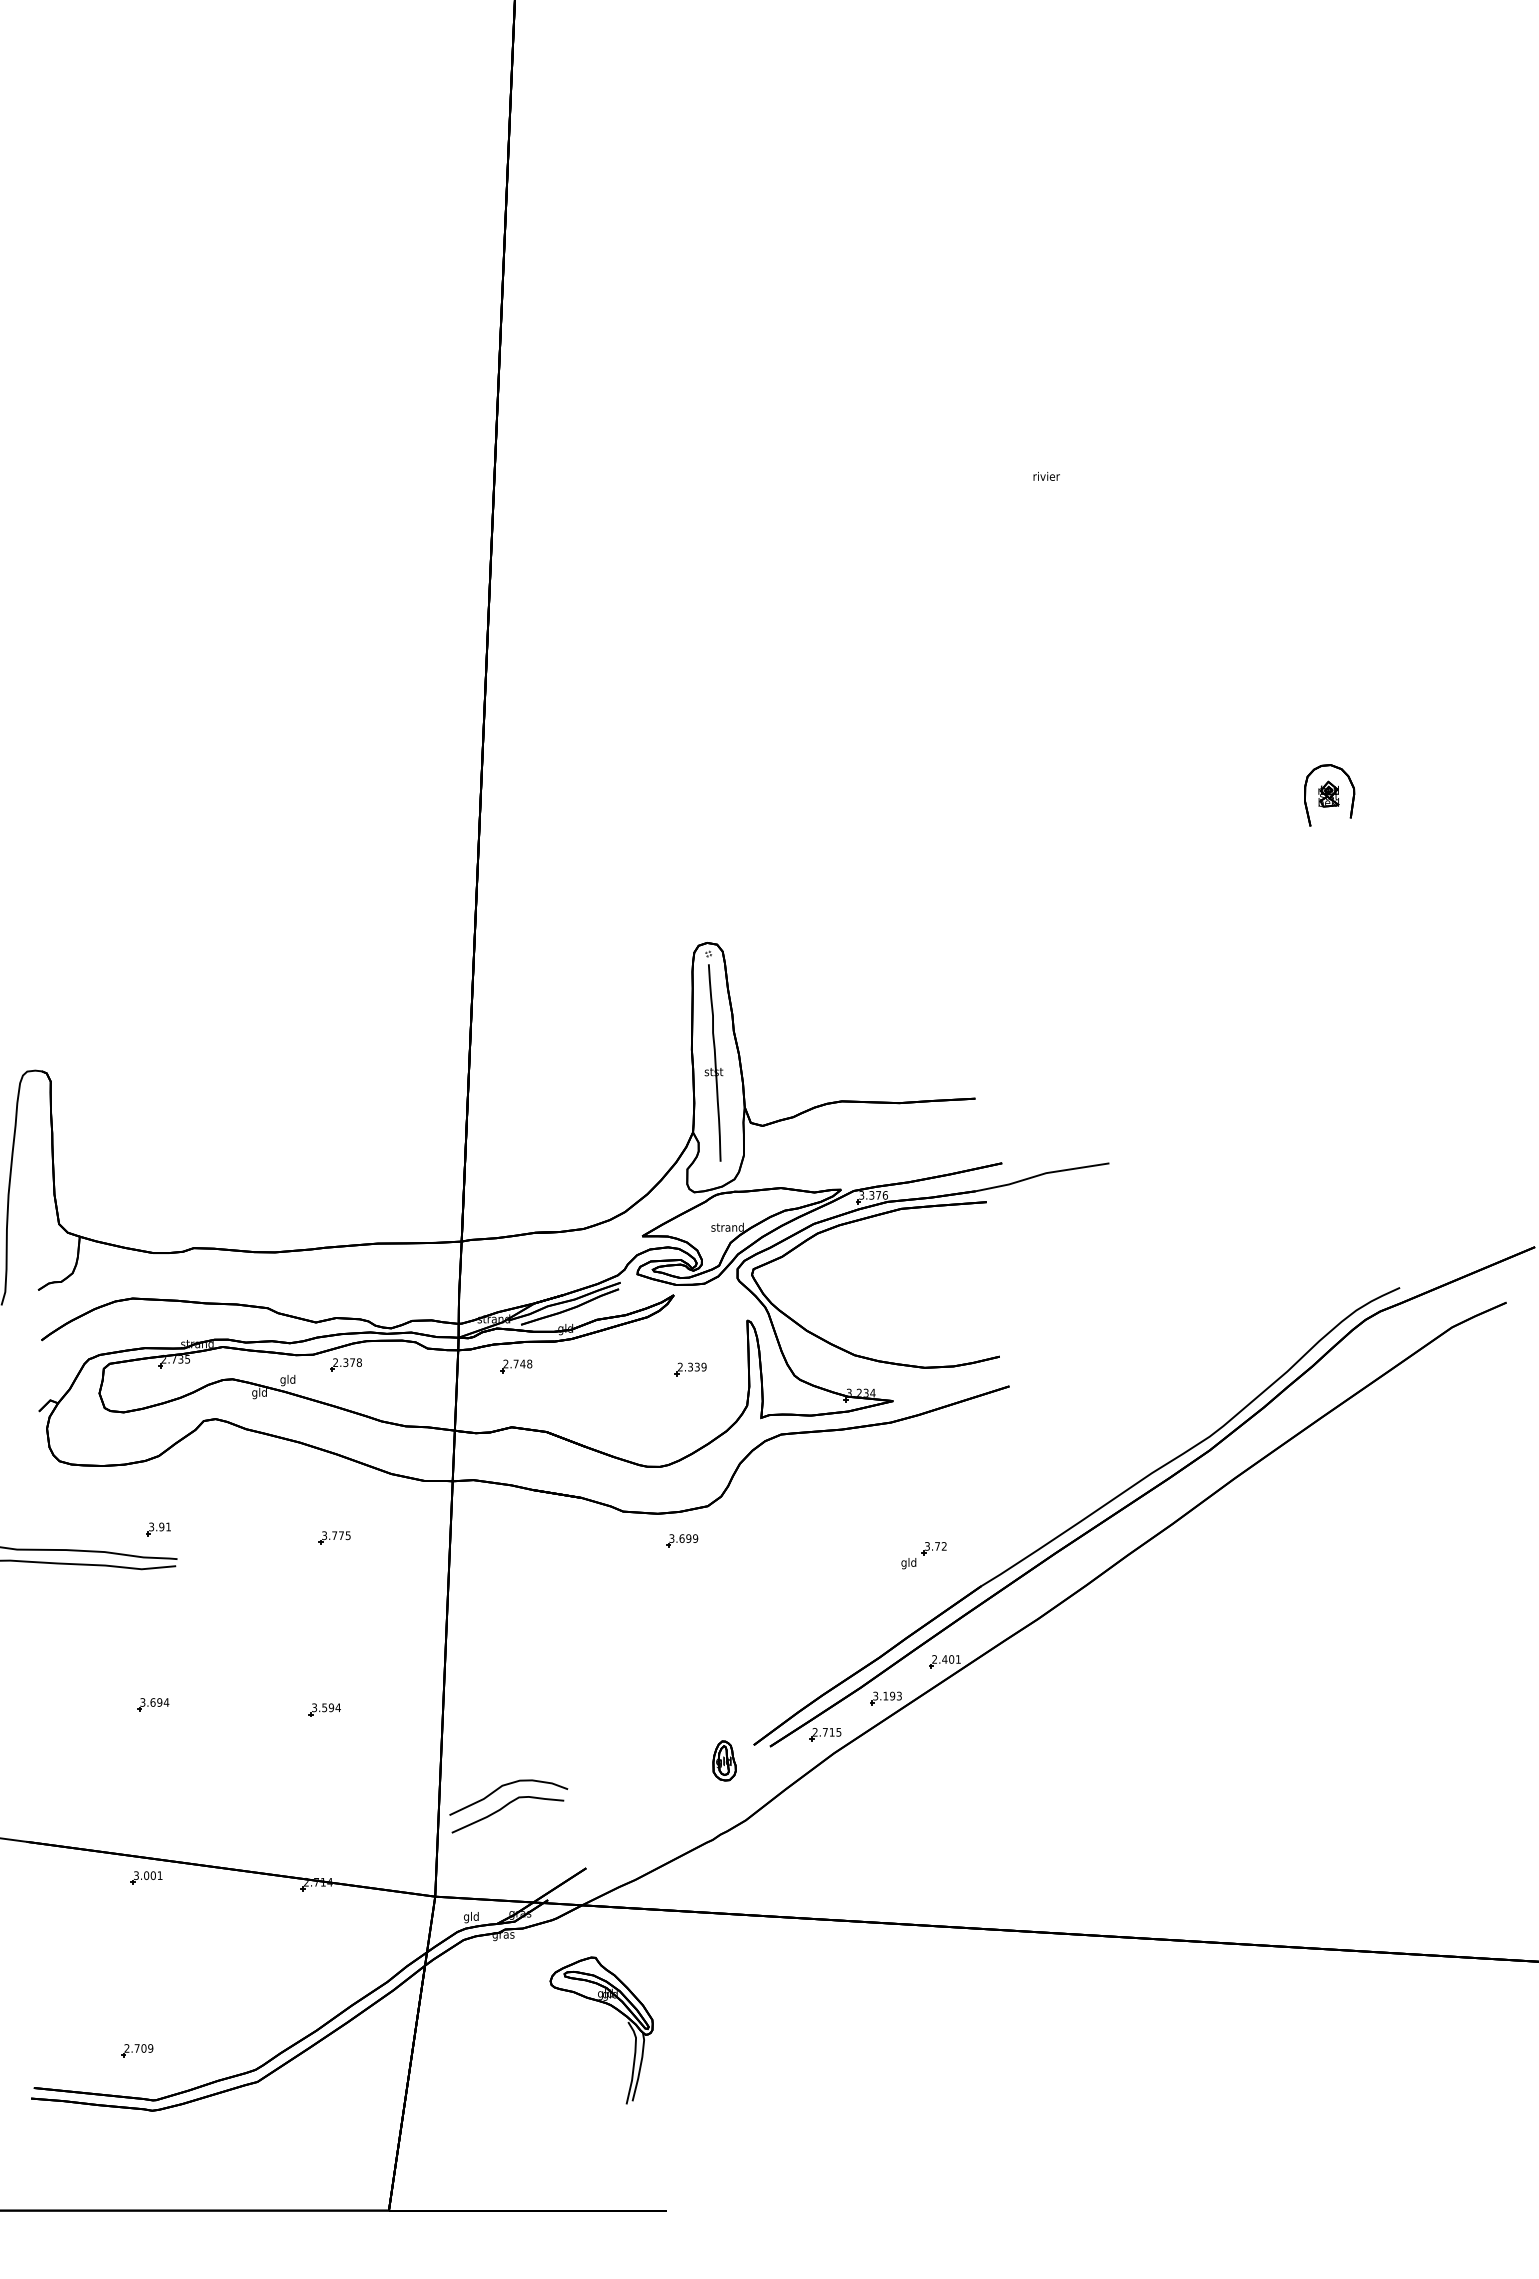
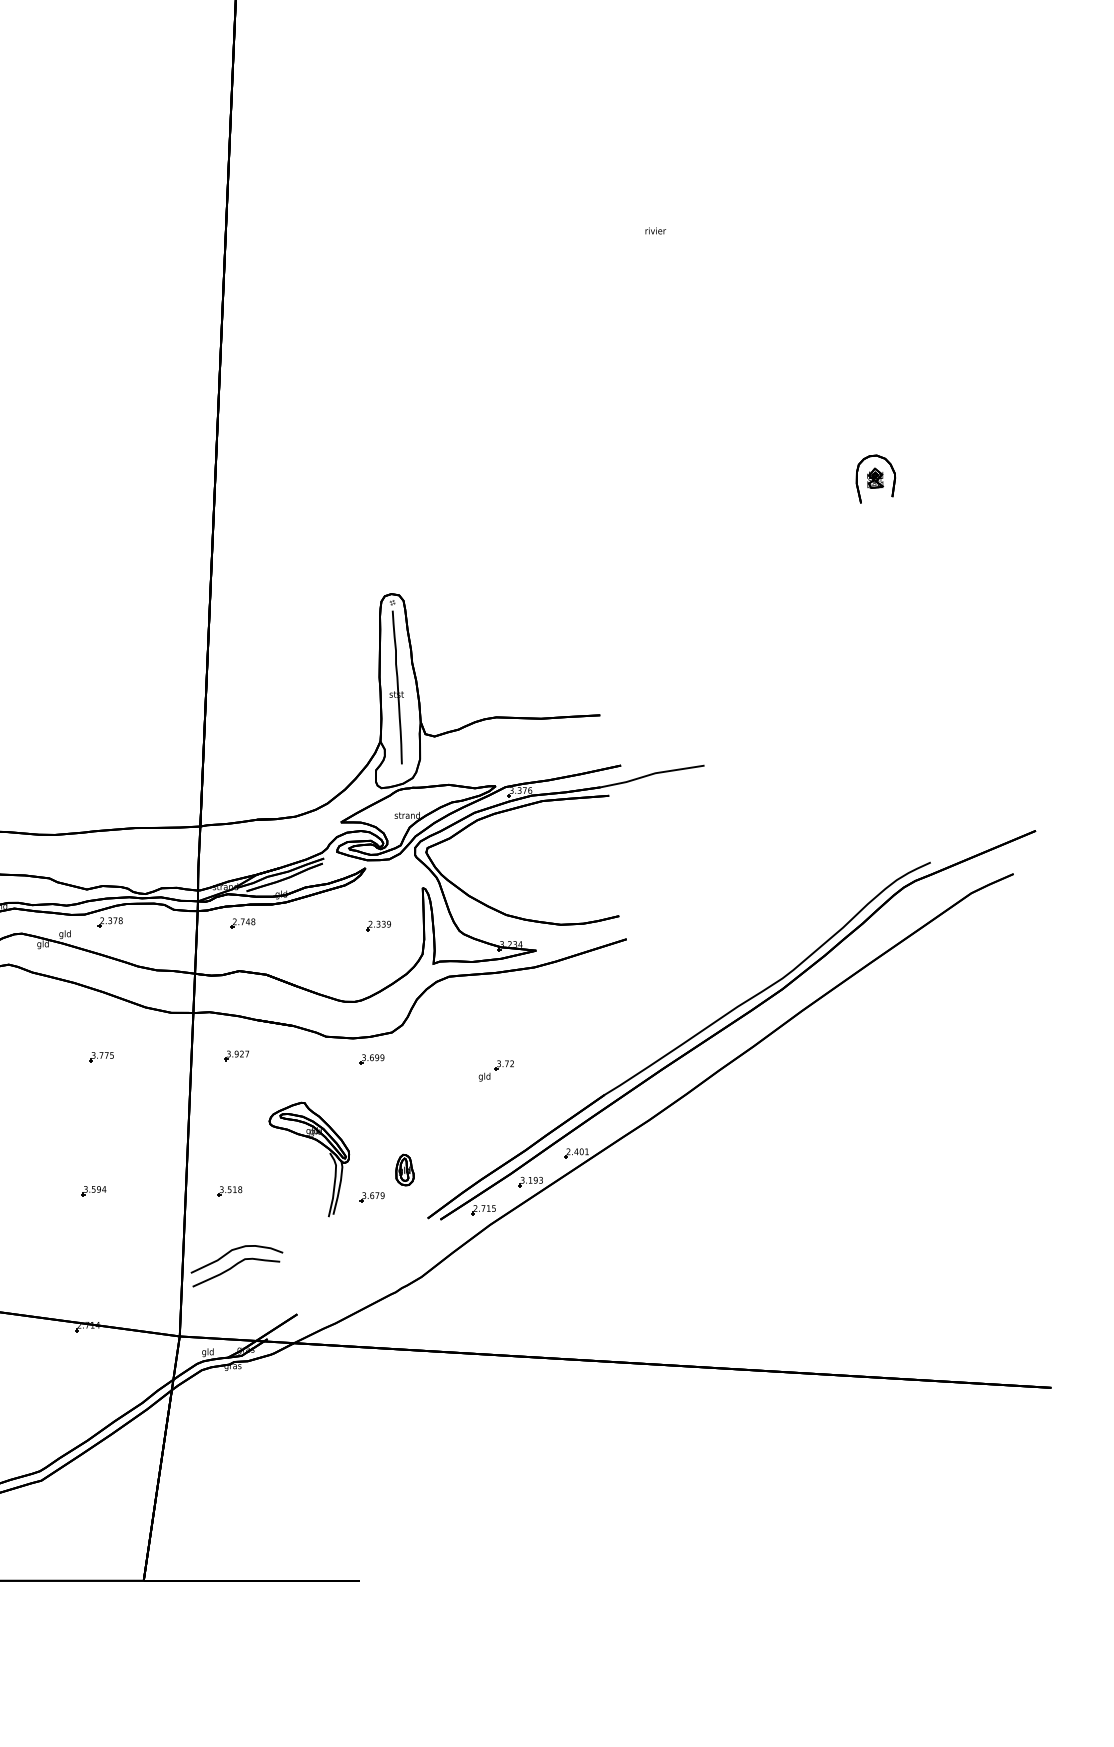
part: (508, 1535) -> (236, 1055), added
part: (923, 1555) -> (496, 1070), moved
part: (499, 1710) -> (229, 1191), added
part: (682, 1717) -> (372, 1196), added
part: (724, 1760) -> (404, 1169), moved
part: (616, 2010) -> (320, 1144), moved

